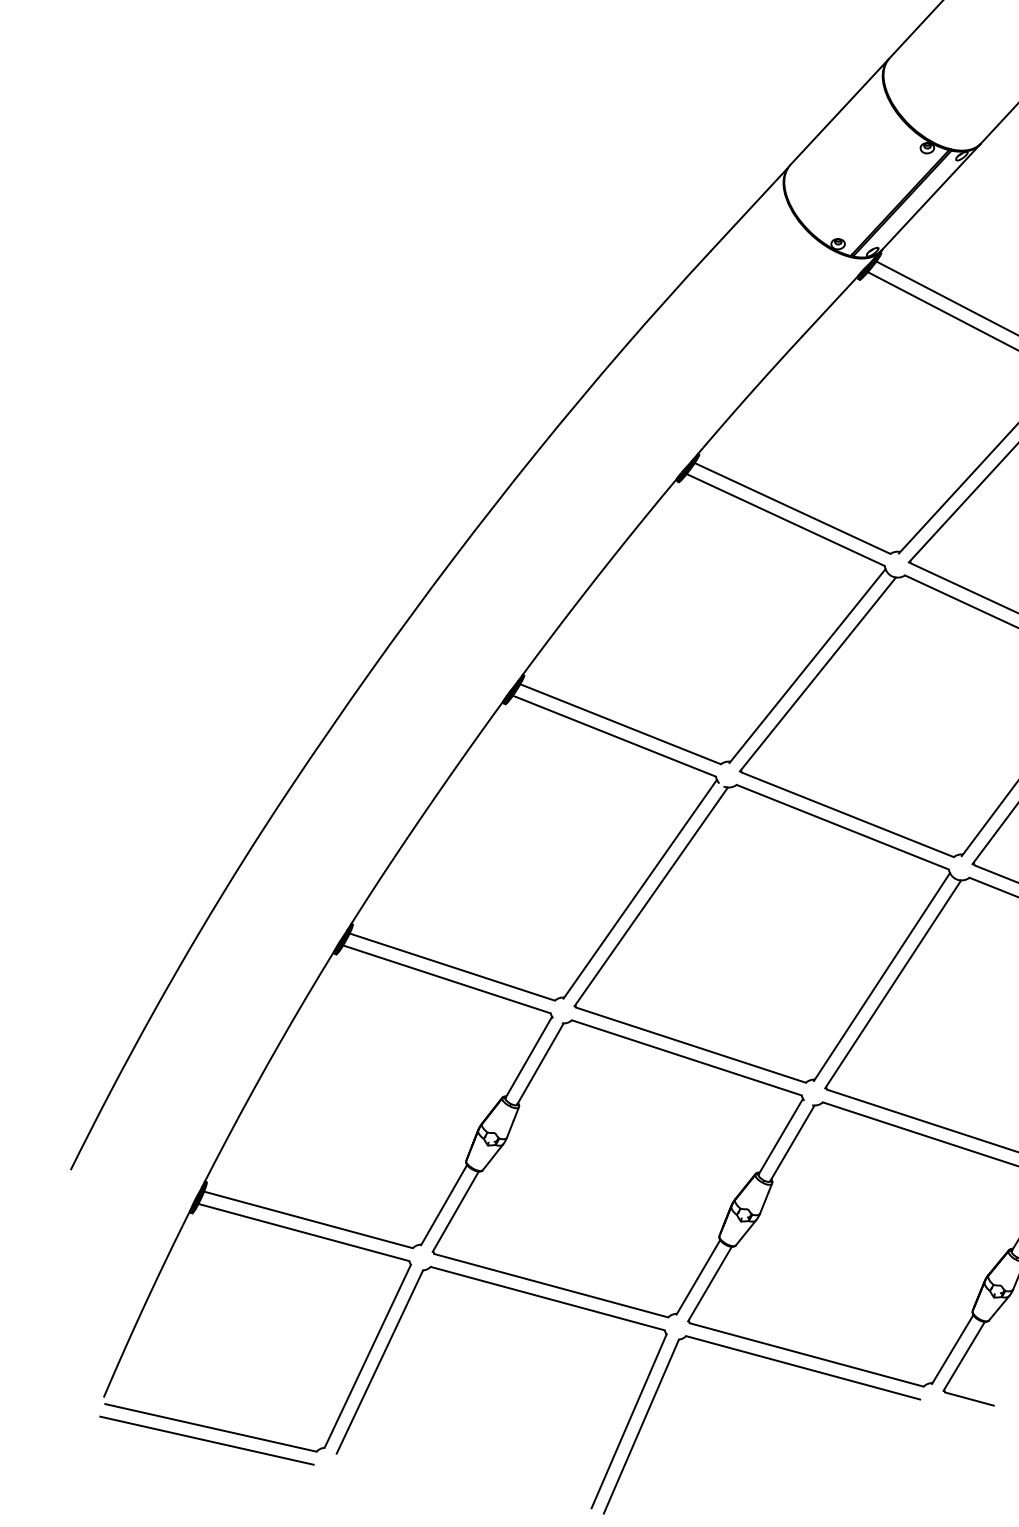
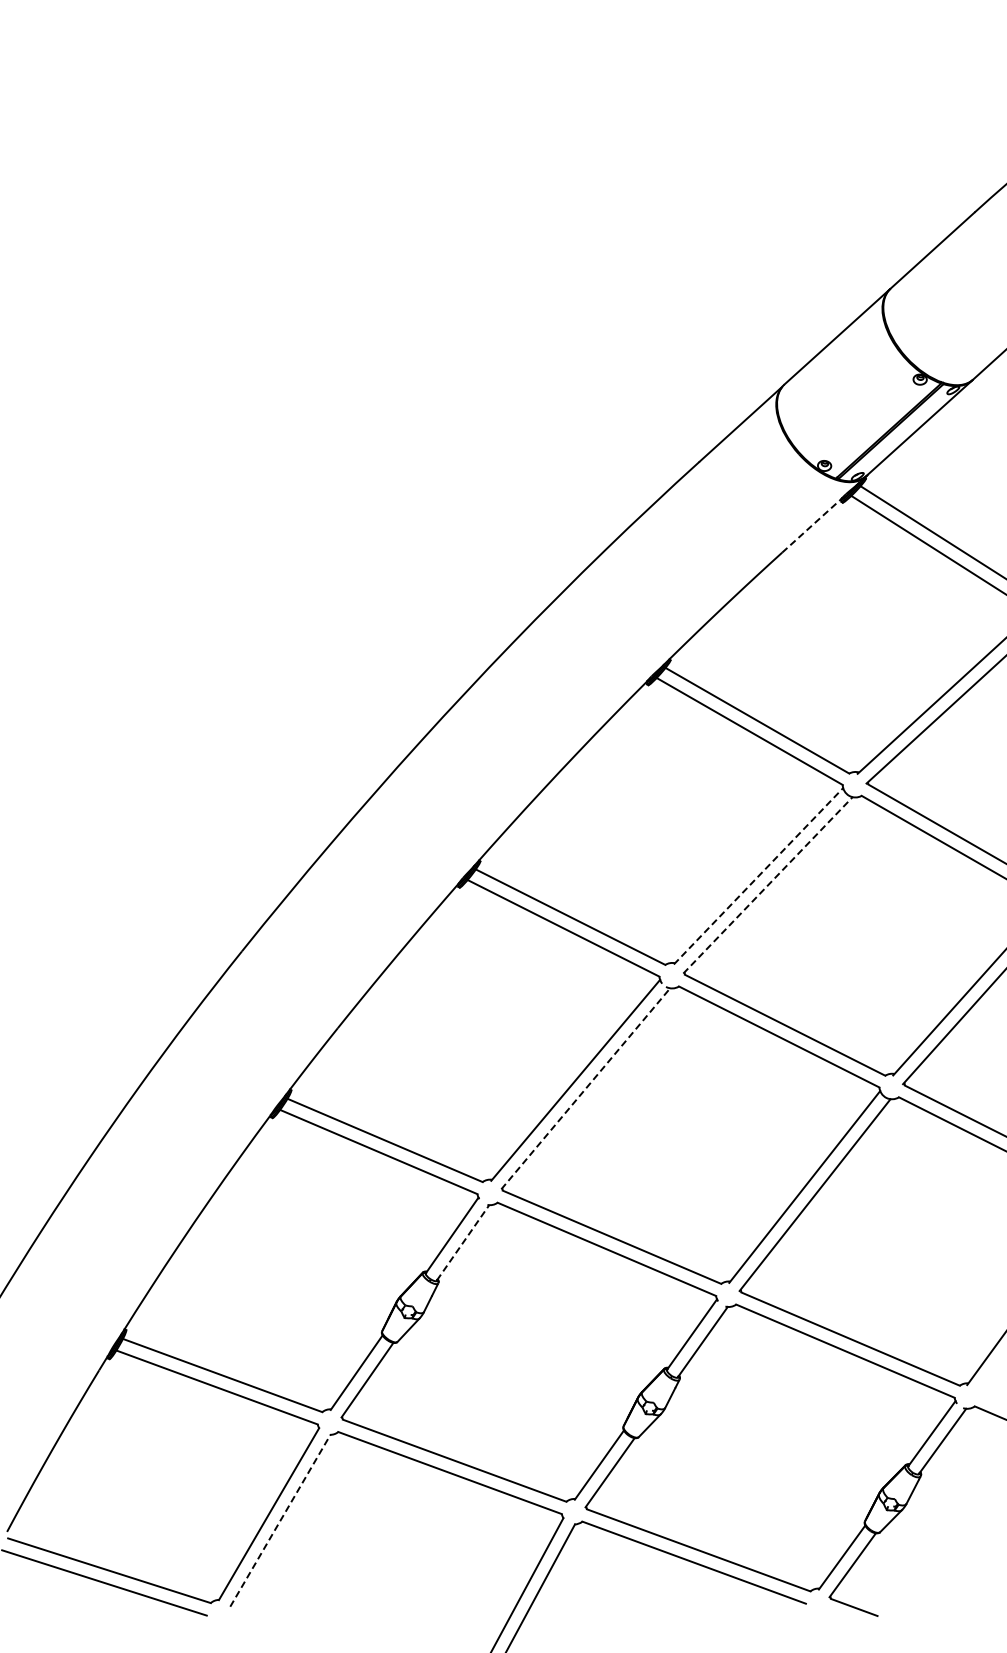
line: (831, 305) -> (812, 525), solid -> dashed
line: (807, 665) -> (758, 875), solid -> dashed
line: (818, 674) -> (768, 885), solid -> dashed
line: (651, 896) -> (586, 1088), solid -> dashed
line: (540, 1063) -> (463, 1242), solid -> dashed
line: (379, 1361) -> (280, 1520), solid -> dashed

